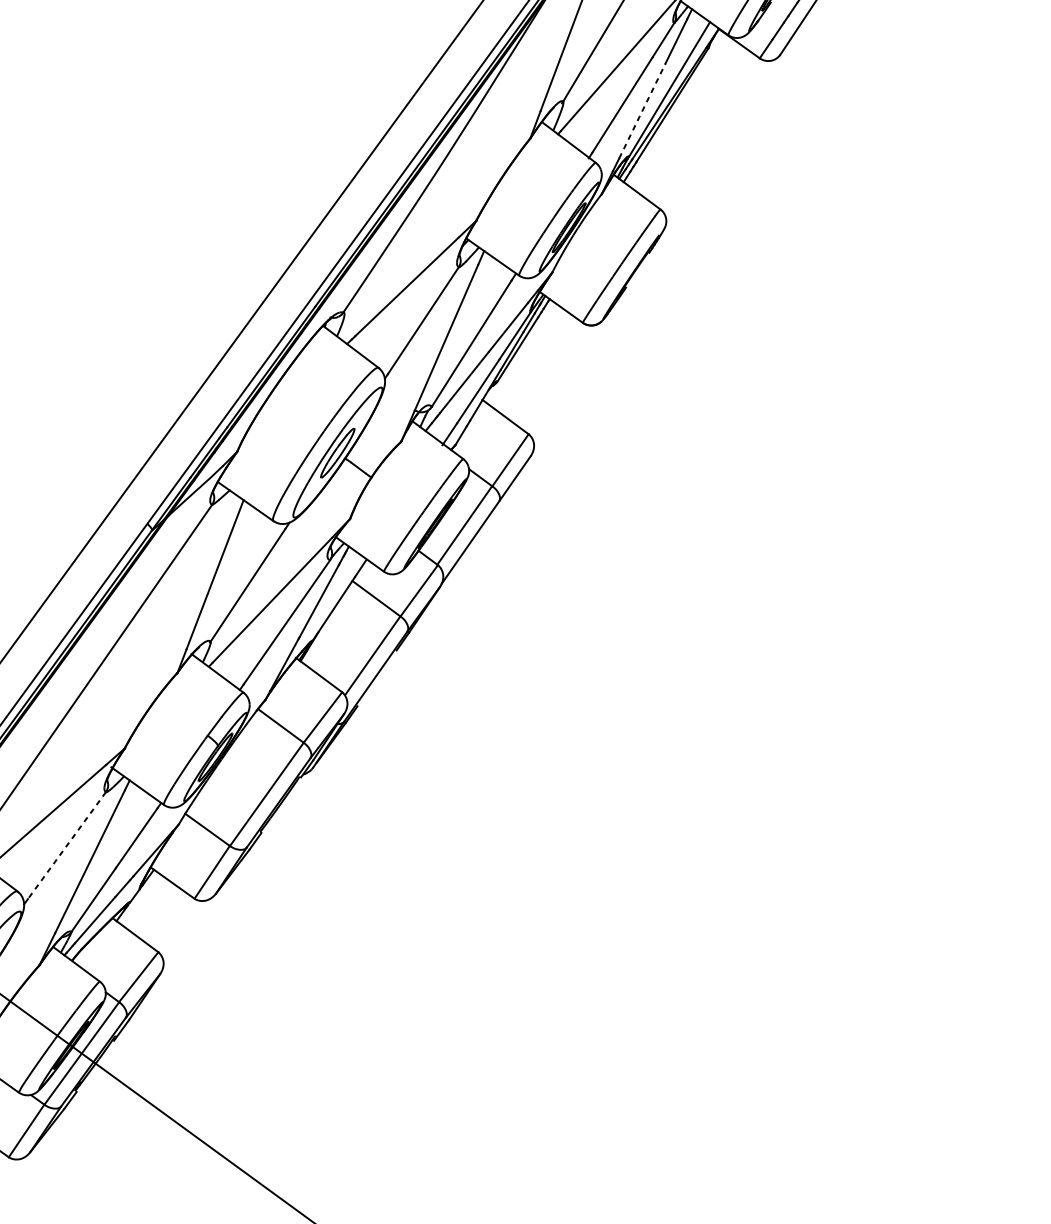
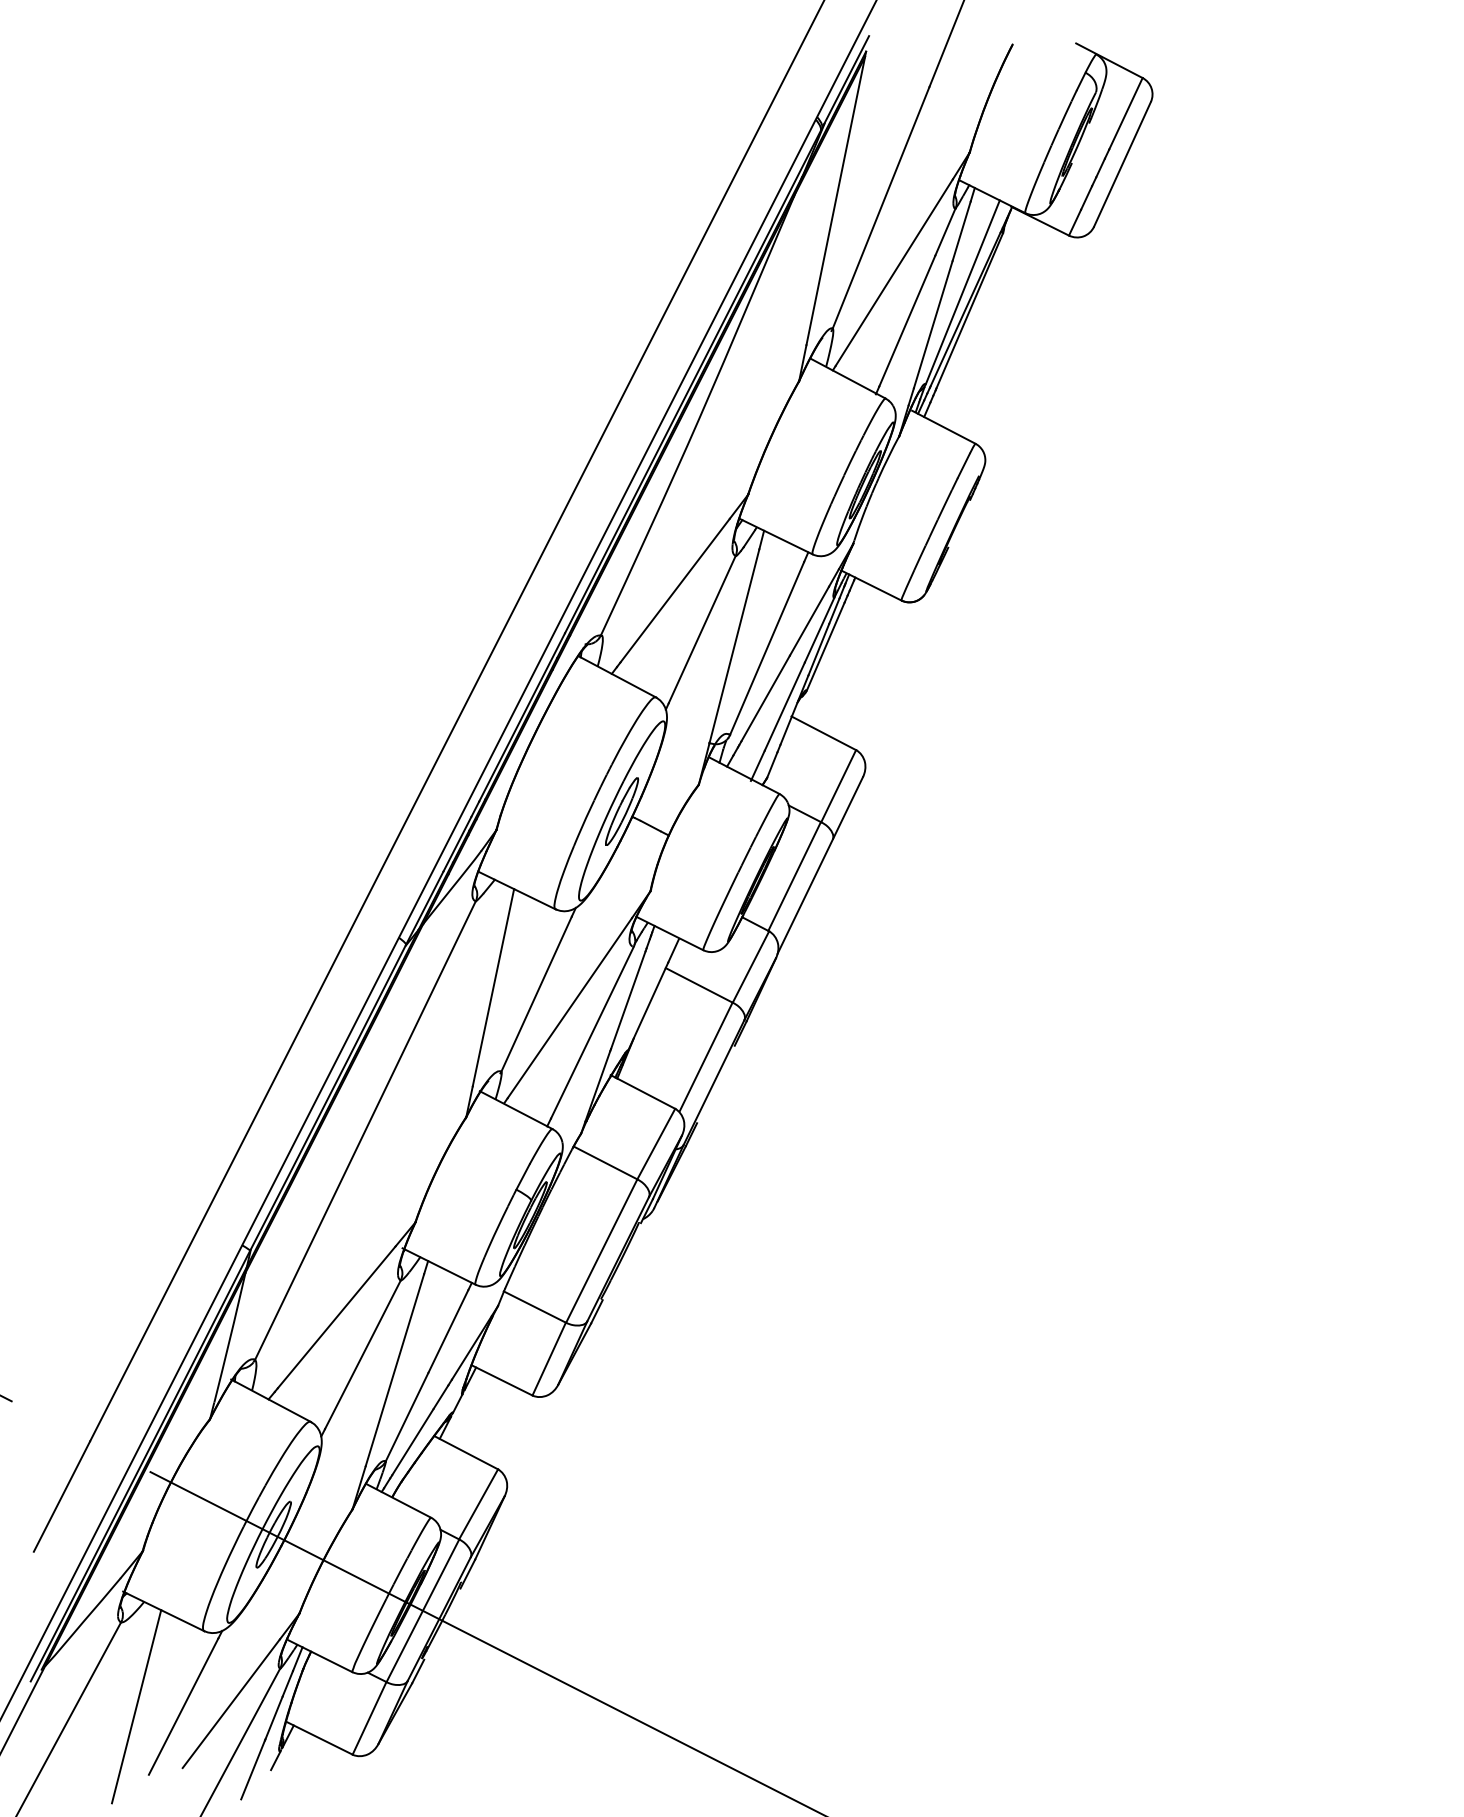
line: (642, 110) -> (933, 324), dashed -> solid
line: (66, 846) -> (362, 1355), dashed -> solid

